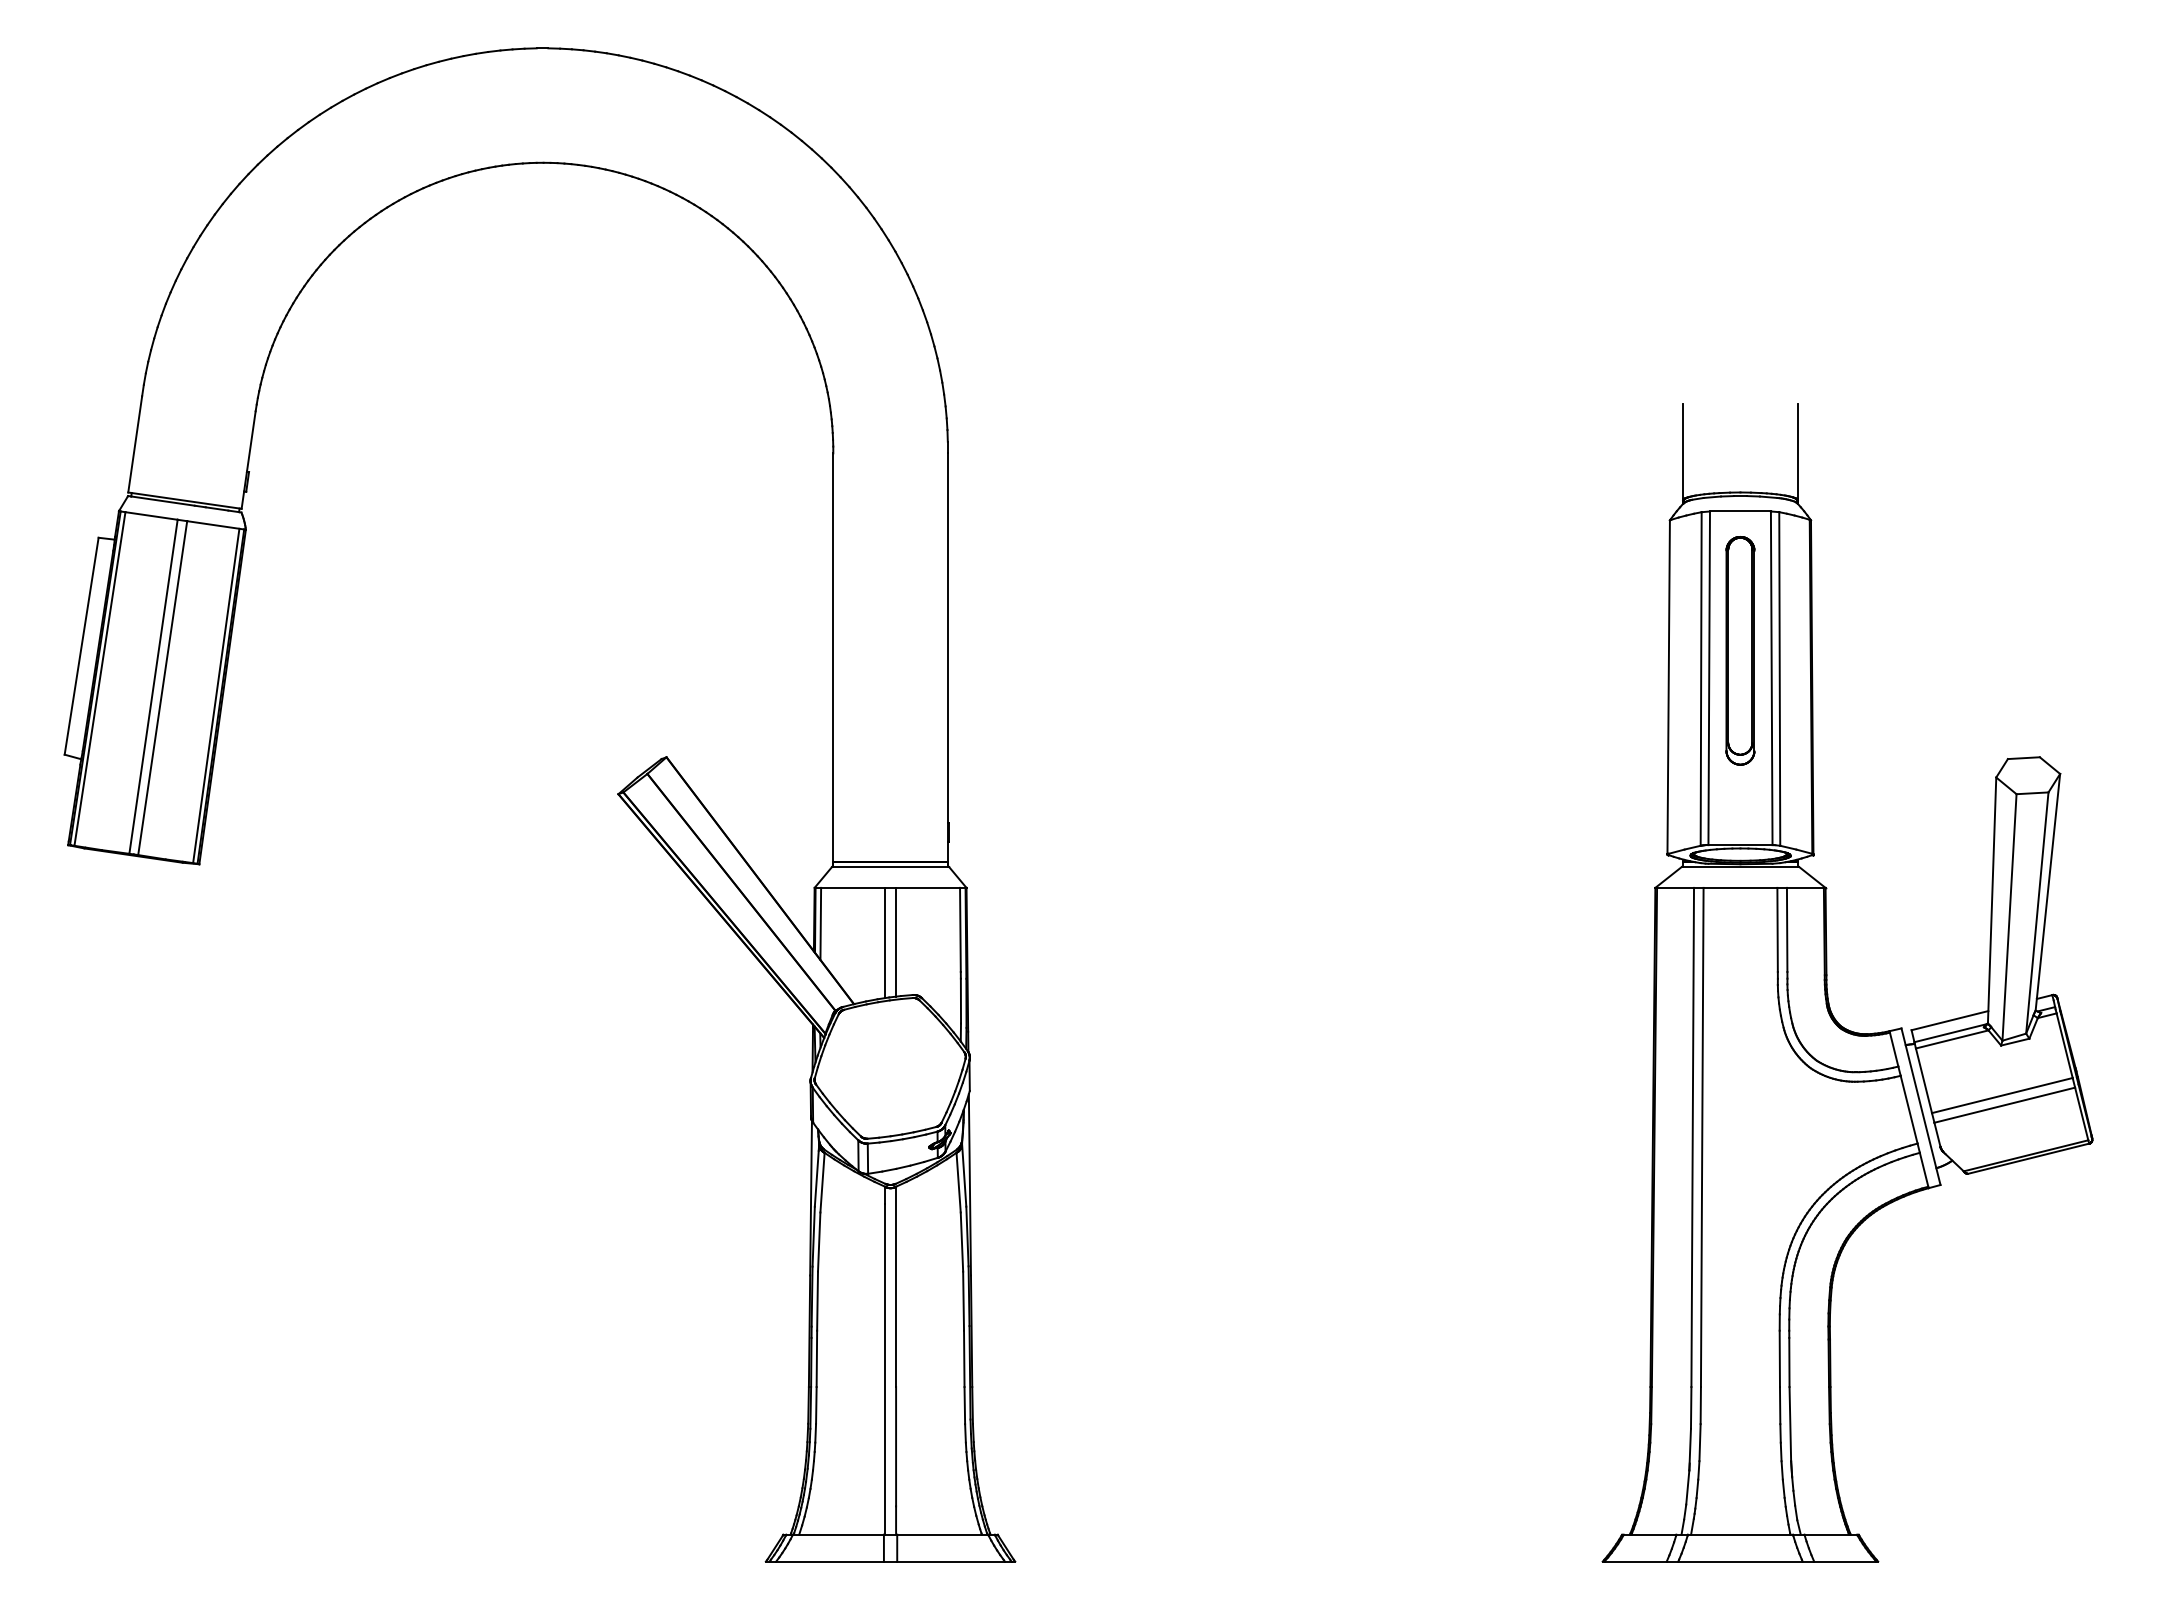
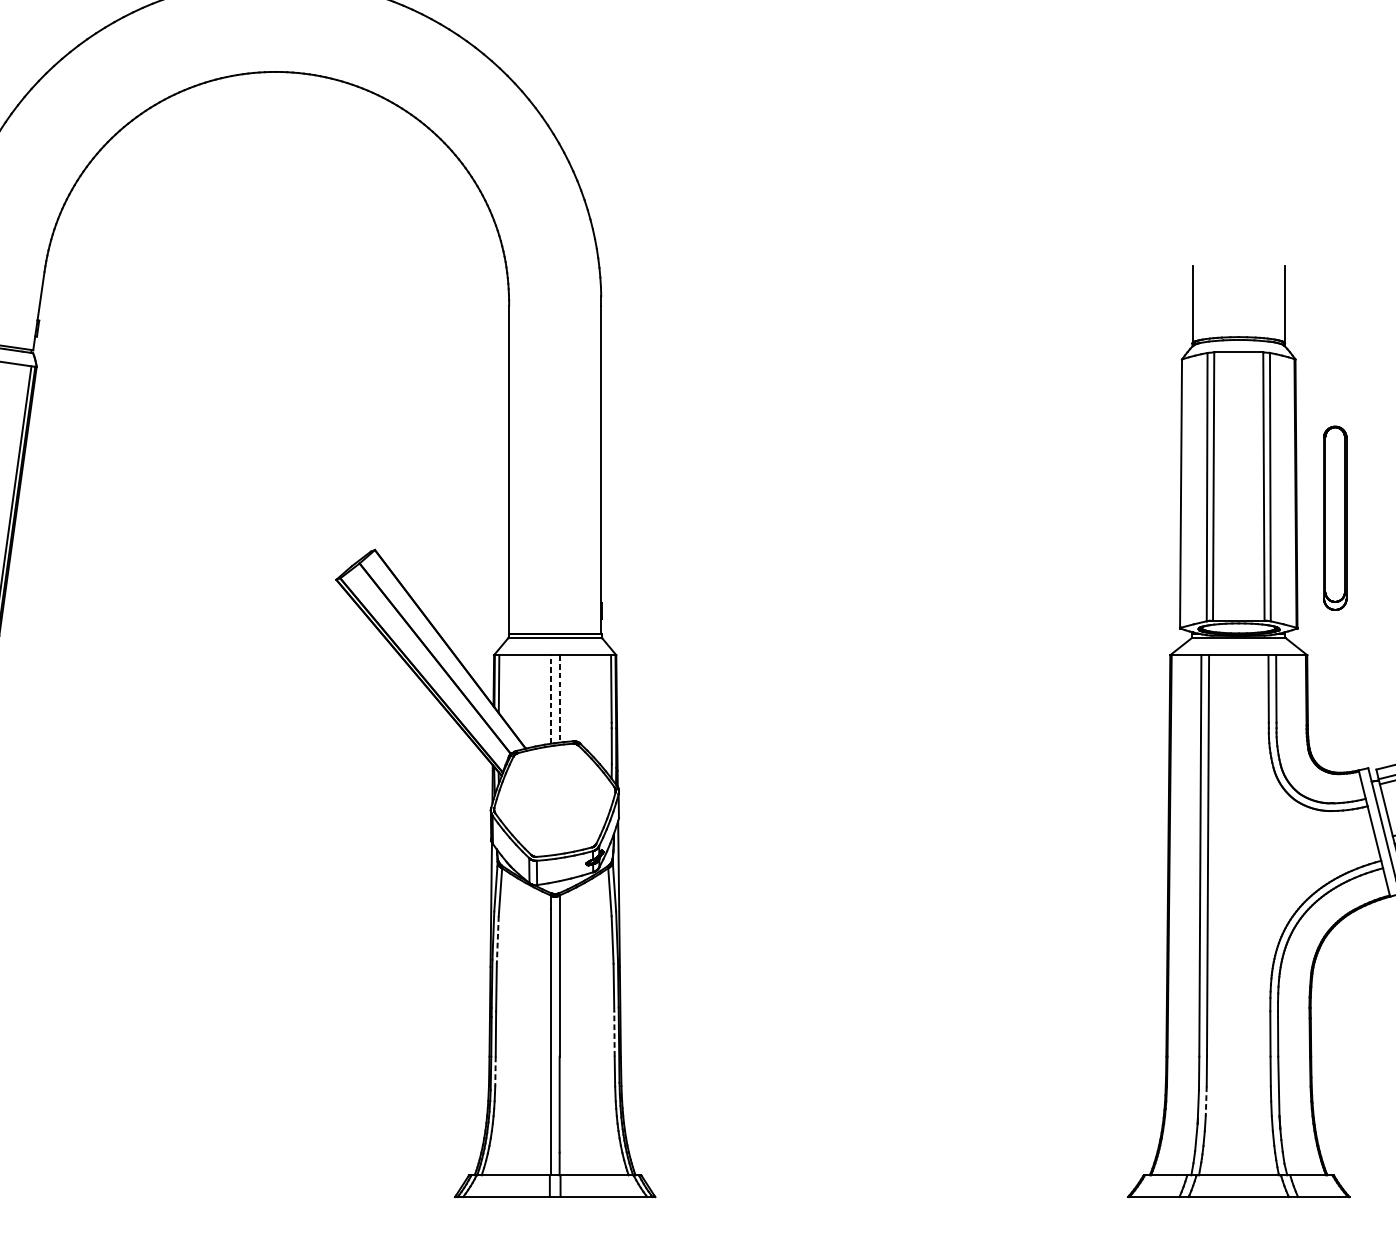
part: (1740, 650) -> (1335, 518), moved
line: (885, 942) -> (551, 699), solid -> dashed
line: (896, 942) -> (559, 699), solid -> dashed
line: (819, 1242) -> (498, 940), solid -> dashed
line: (964, 1358) -> (614, 1033), solid -> dashed
line: (816, 1405) -> (495, 1071), solid -> dashed
line: (1700, 1442) -> (1206, 1101), solid -> dashed

